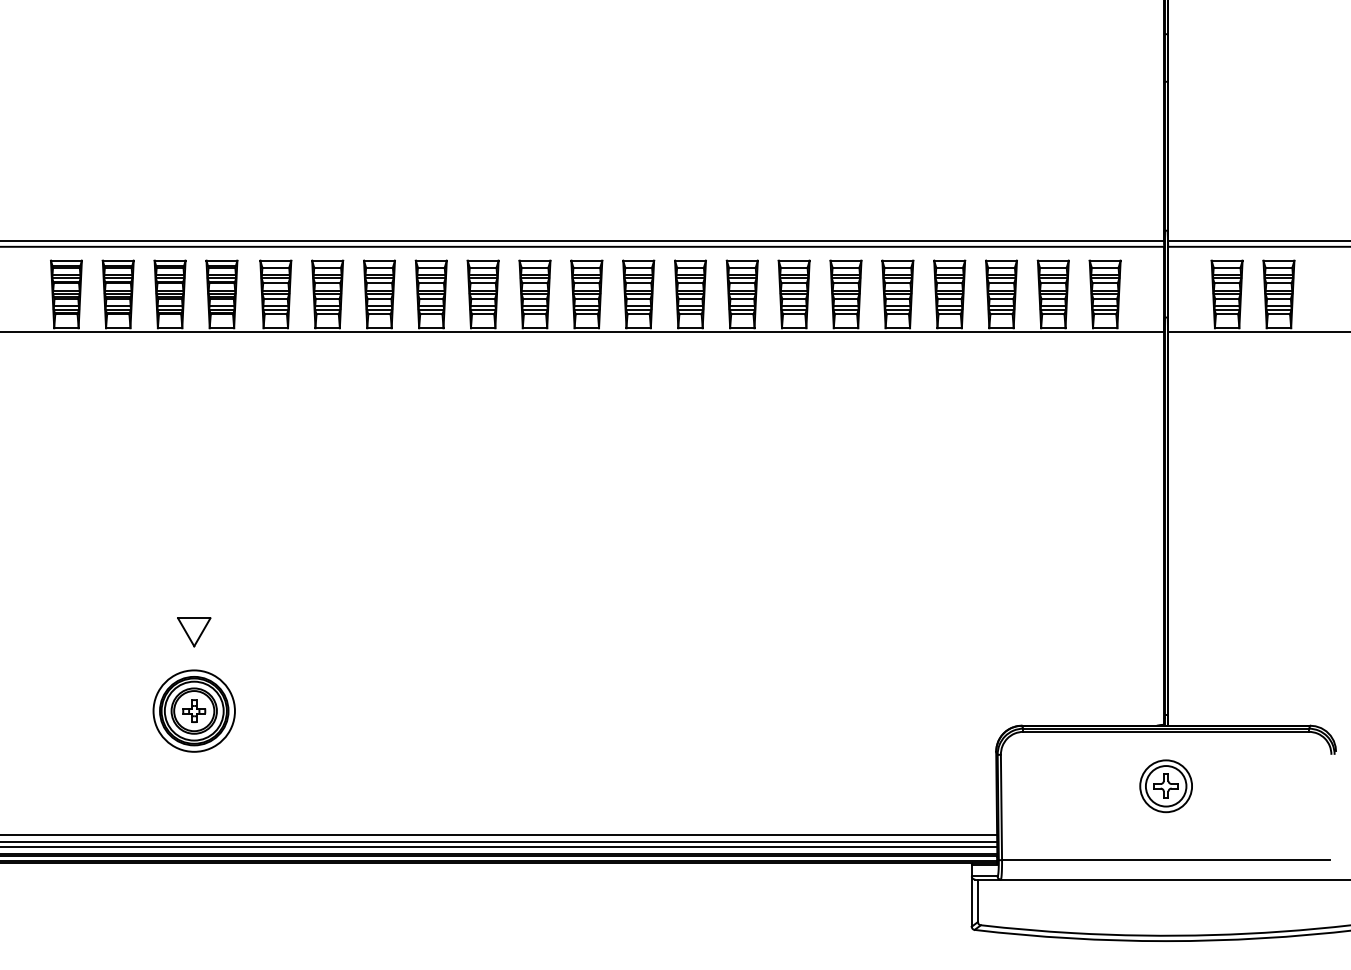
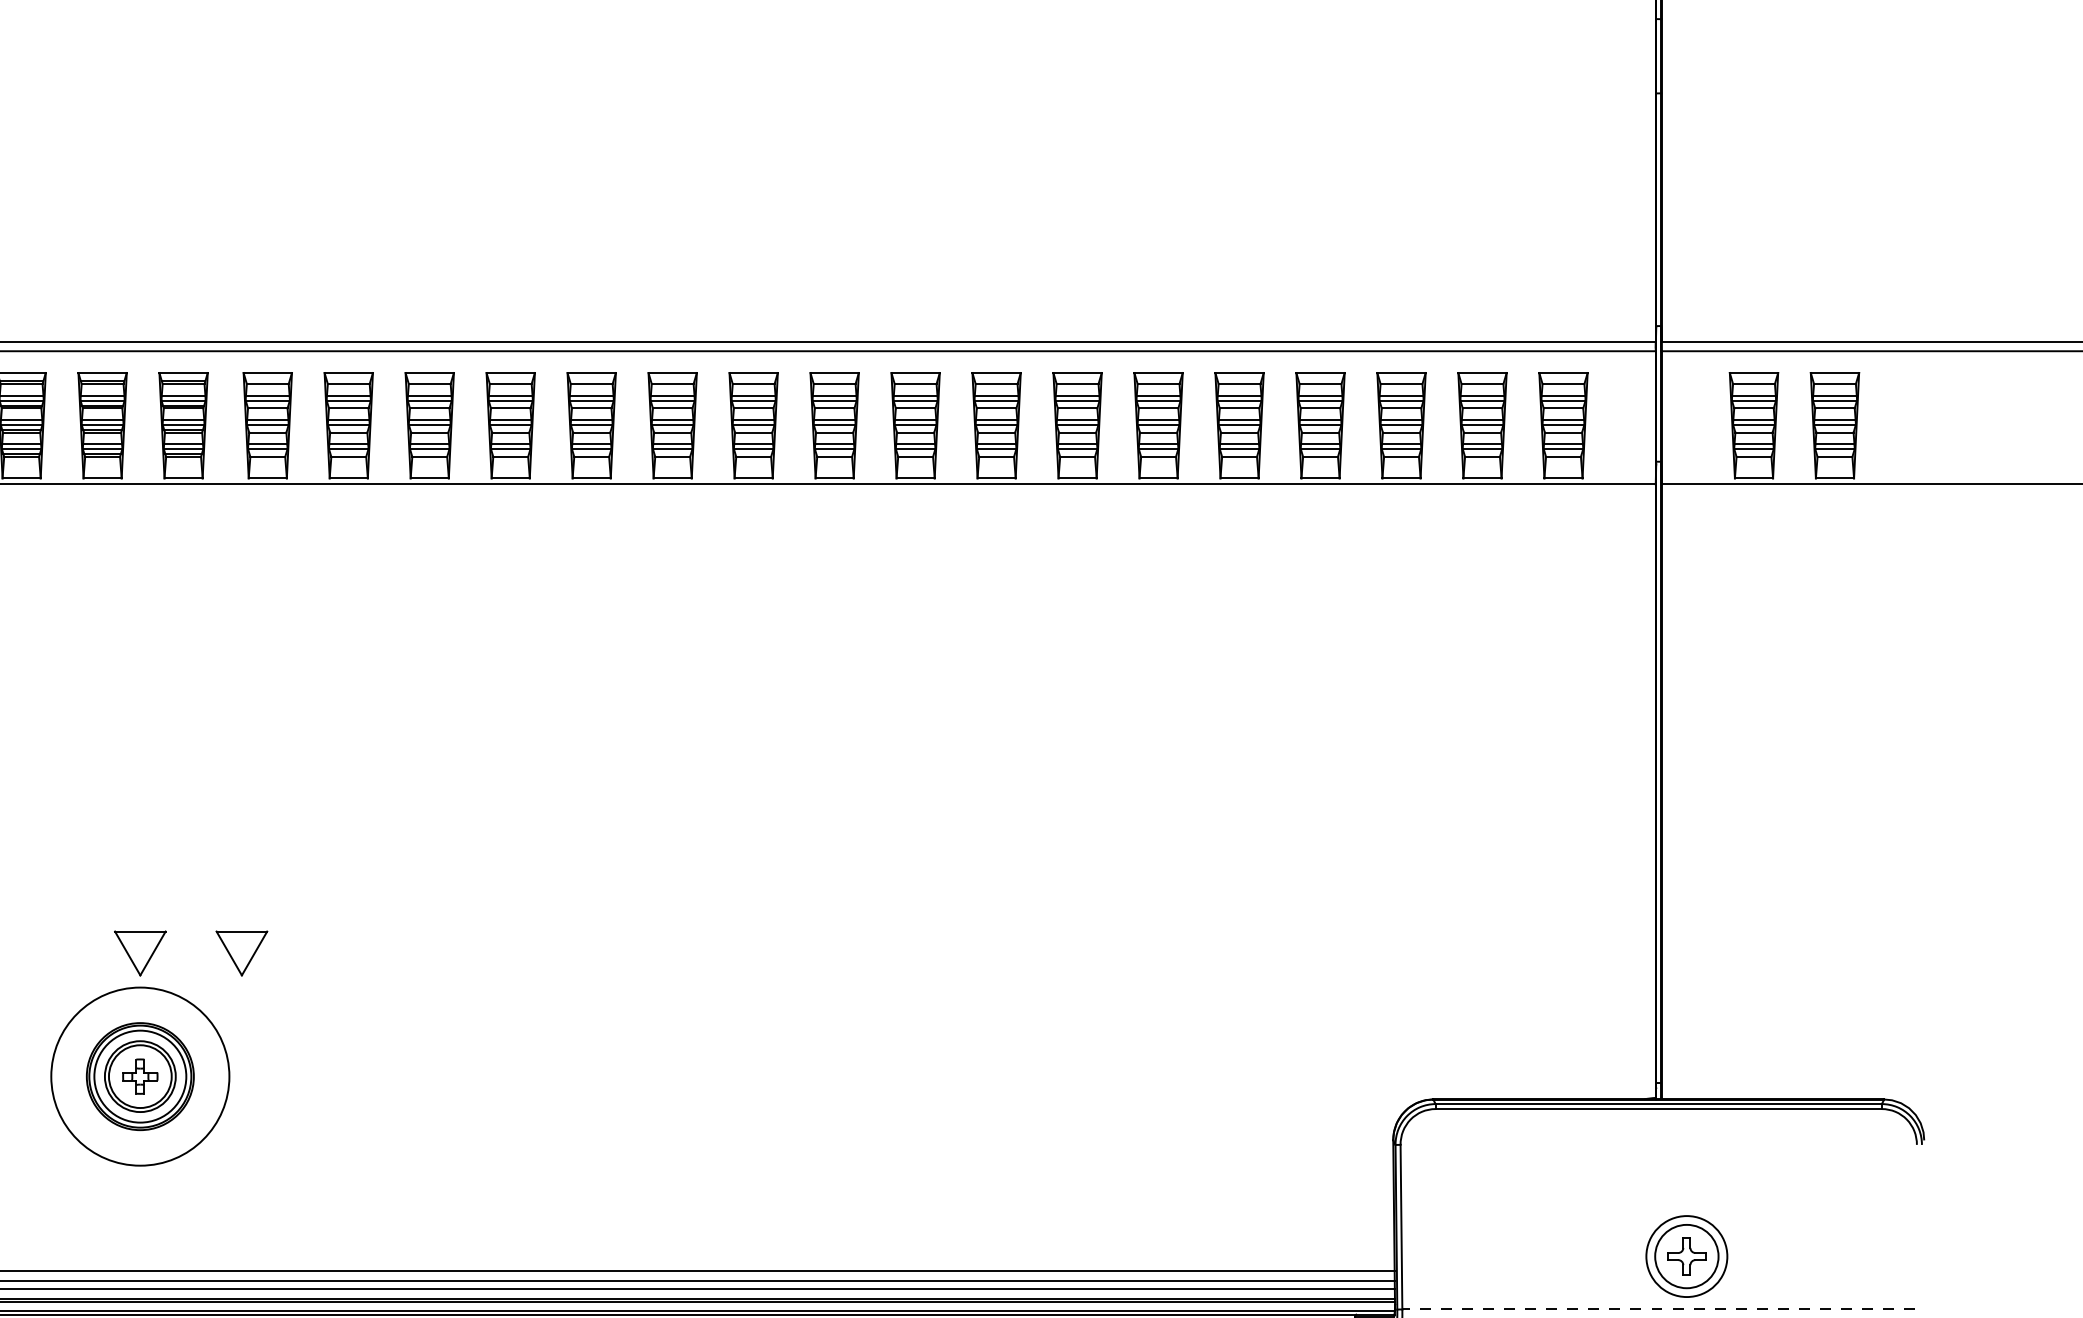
part: (259, 632) -> (242, 953), added
circle: (193, 710) -> (139, 1075), size x1.4
part: (1165, 786) -> (1685, 1256), moved
line: (1165, 860) -> (1657, 1309), solid -> dashed

